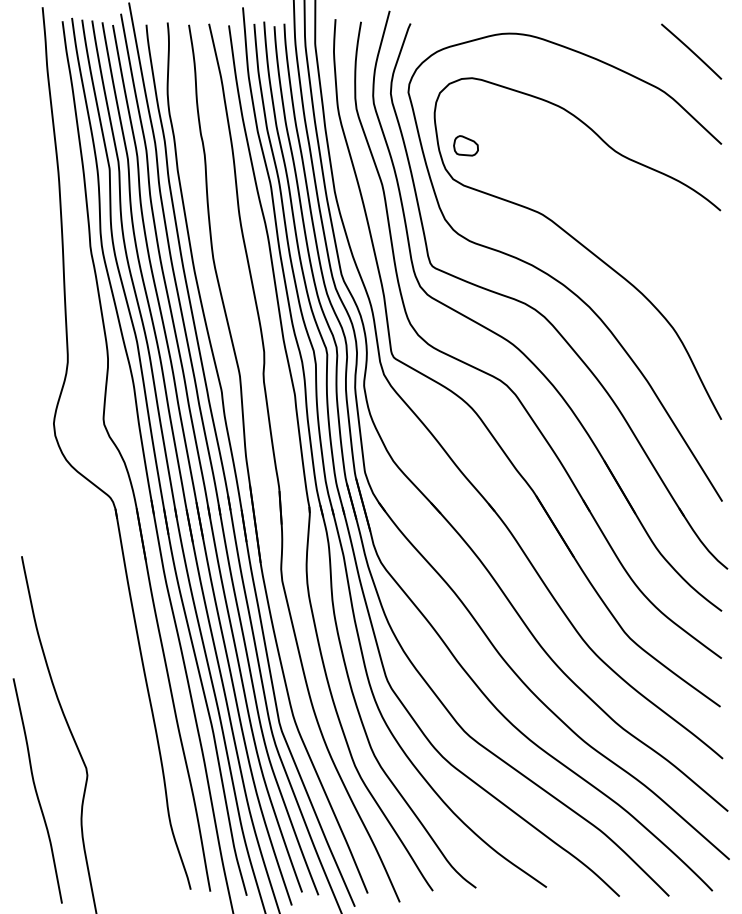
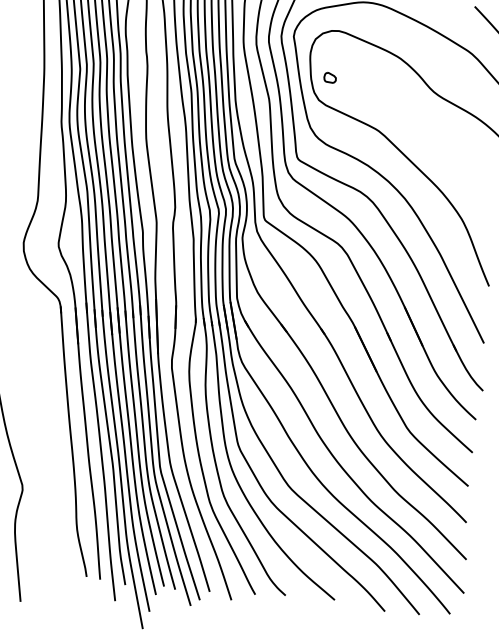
part: (465, 145) -> (329, 77), size x0.7

